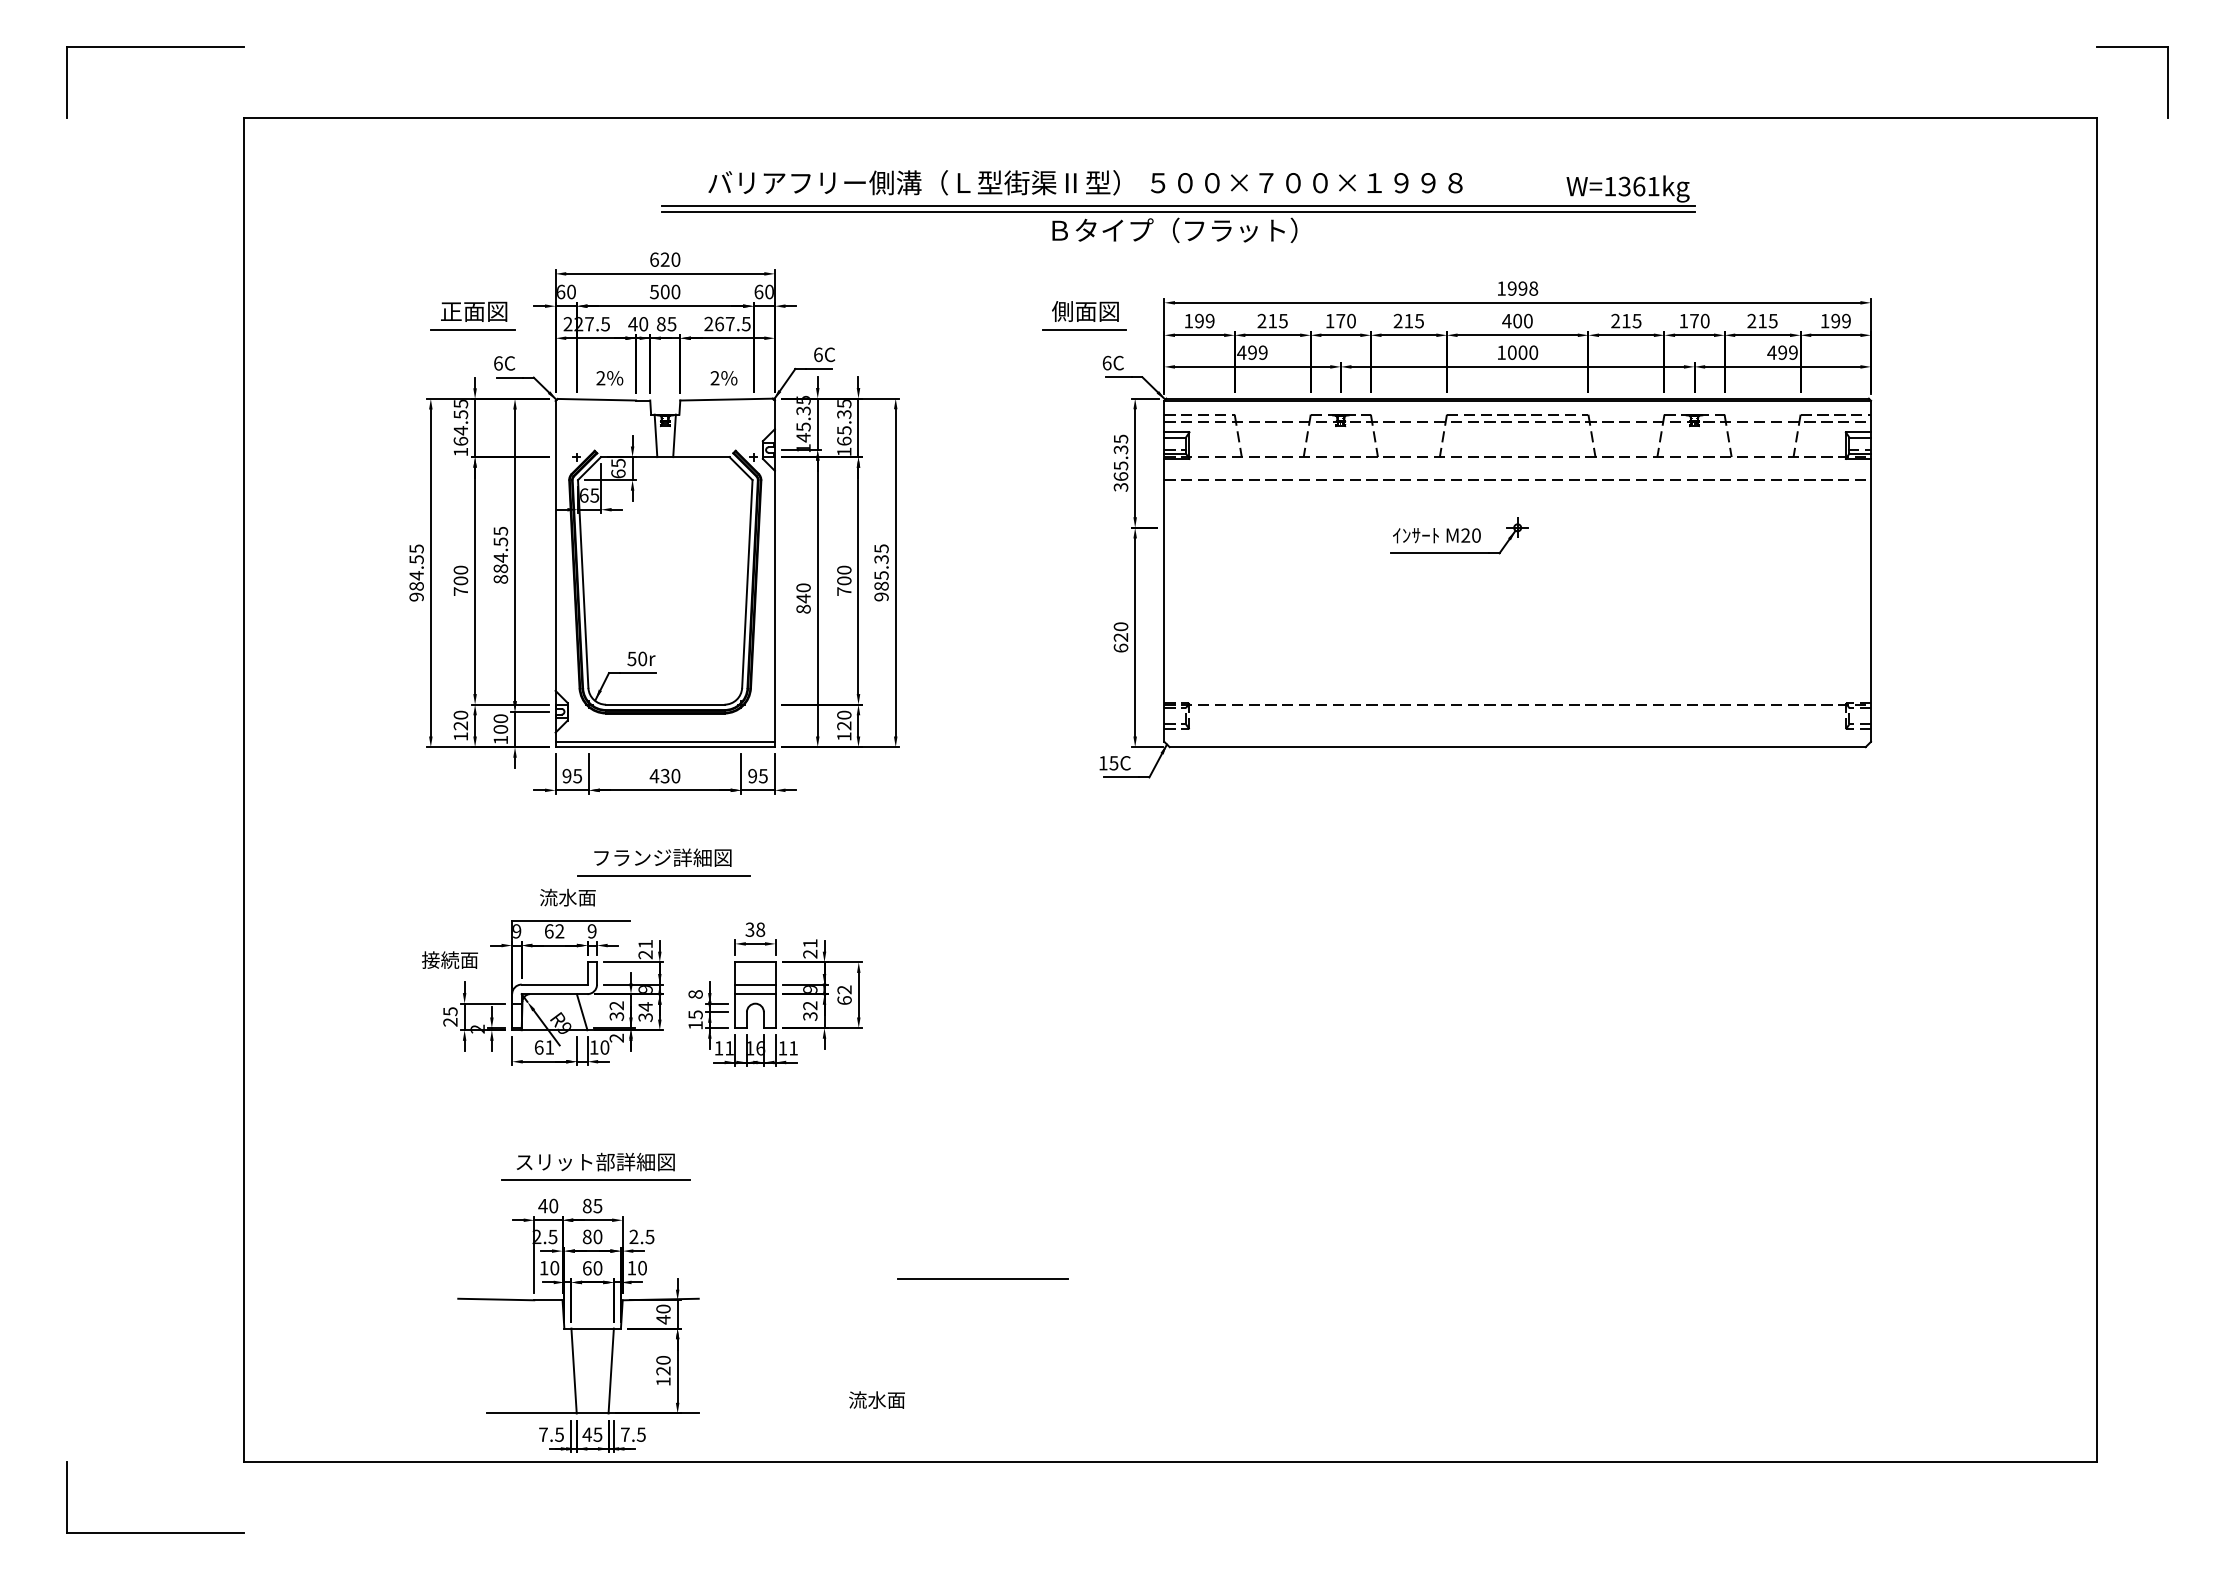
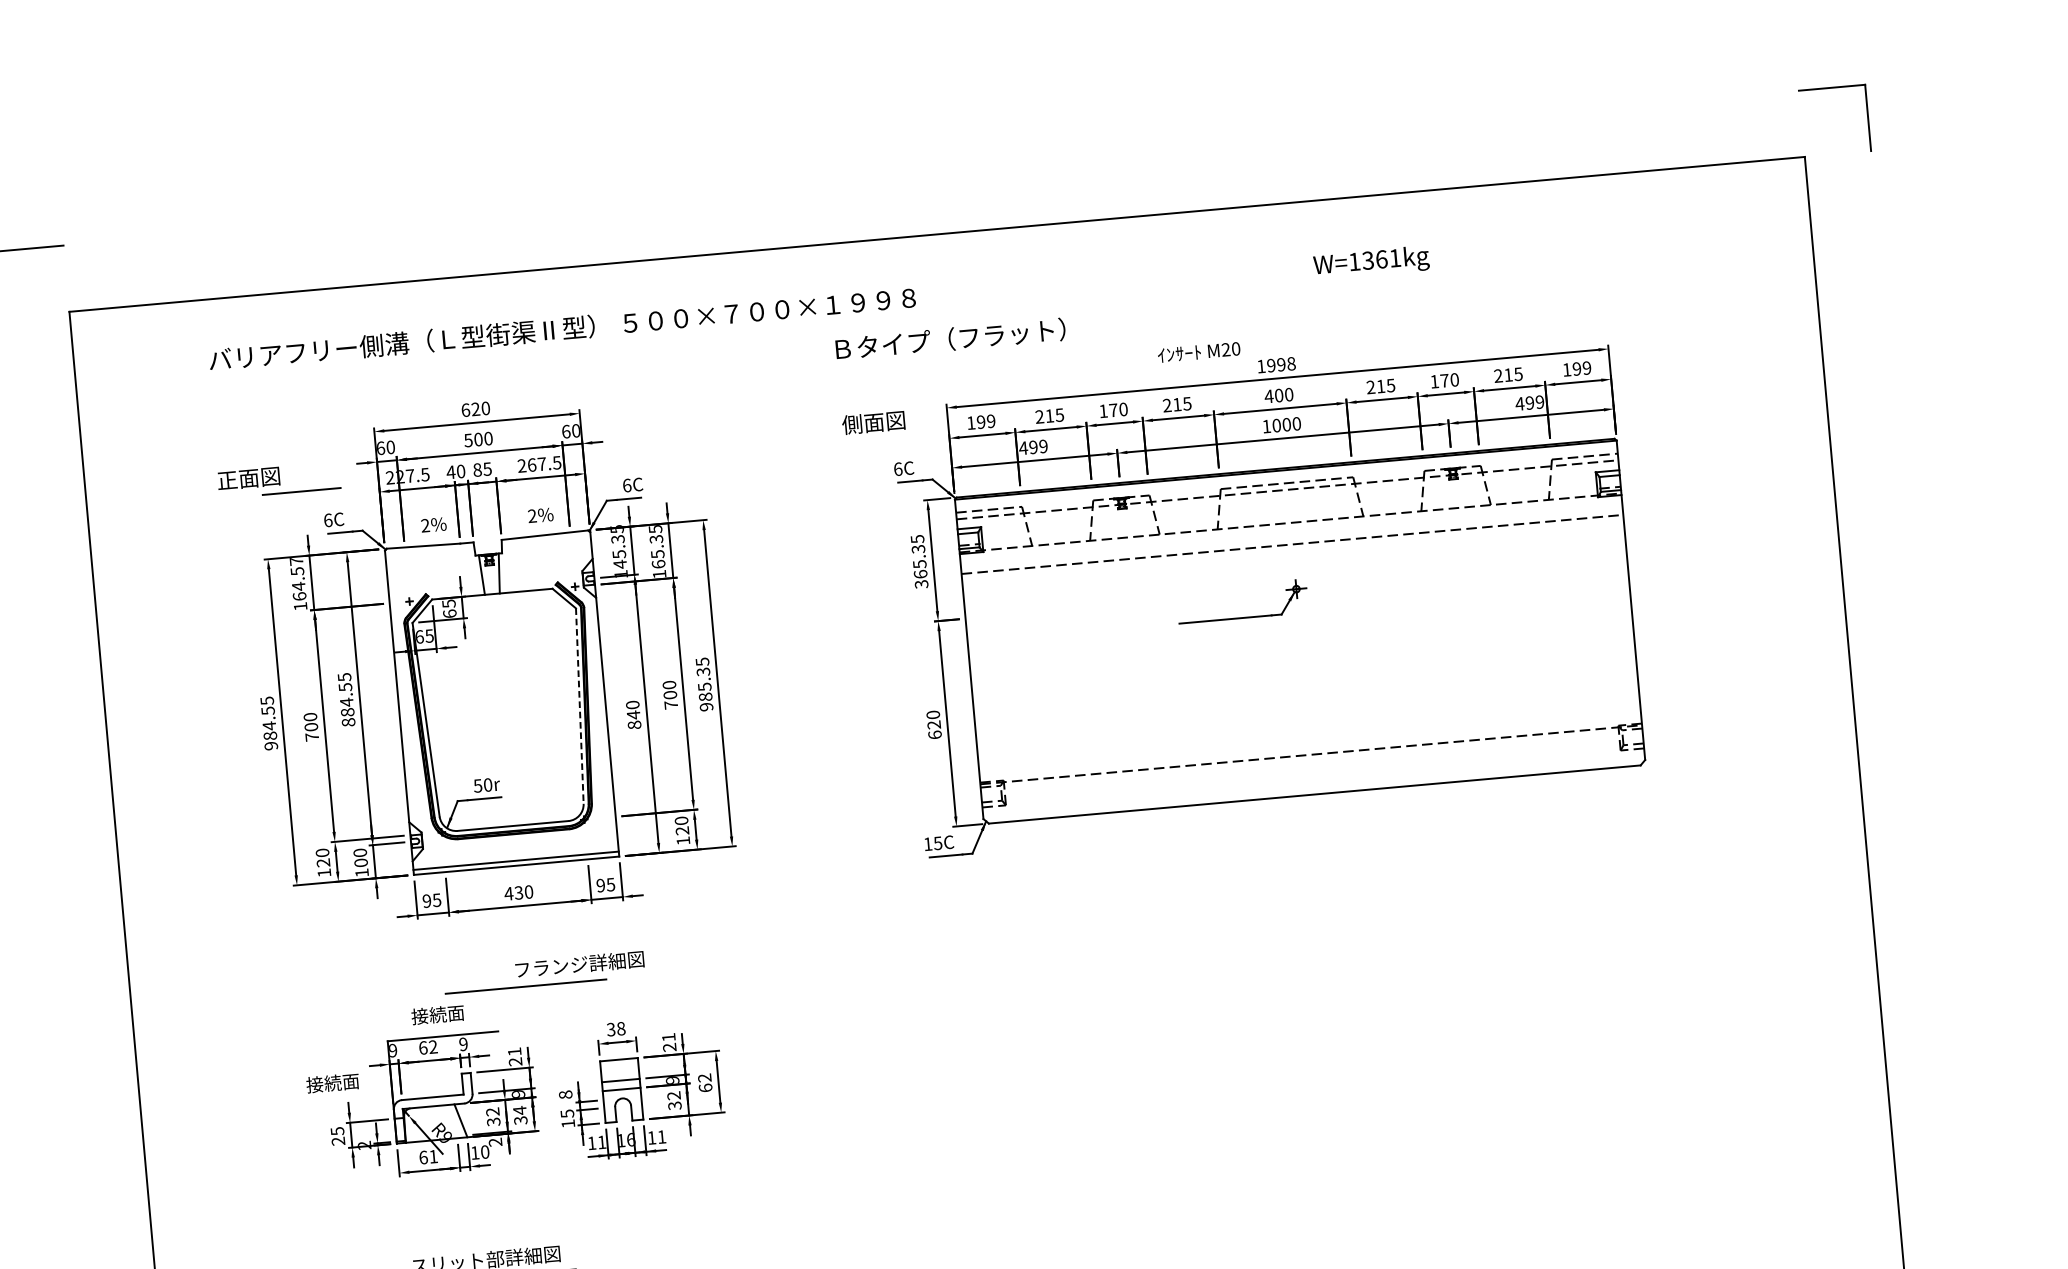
text: (1085, 182) -> (562, 328), moved
line: (1178, 206) -> (951, 316), removed
line: (1178, 212) -> (952, 322), removed
text: (474, 311) -> (249, 478), moved
line: (1084, 330) -> (874, 440), removed
text: (460, 404) -> (296, 562), 164.55 -> 164.57
text: (1436, 535) -> (1198, 352), moved
line: (747, 584) -> (580, 706), solid -> dashed
text: (662, 857) -> (579, 964), moved
text: (557, 897) -> (428, 1015), 流水面 -> 接続面

